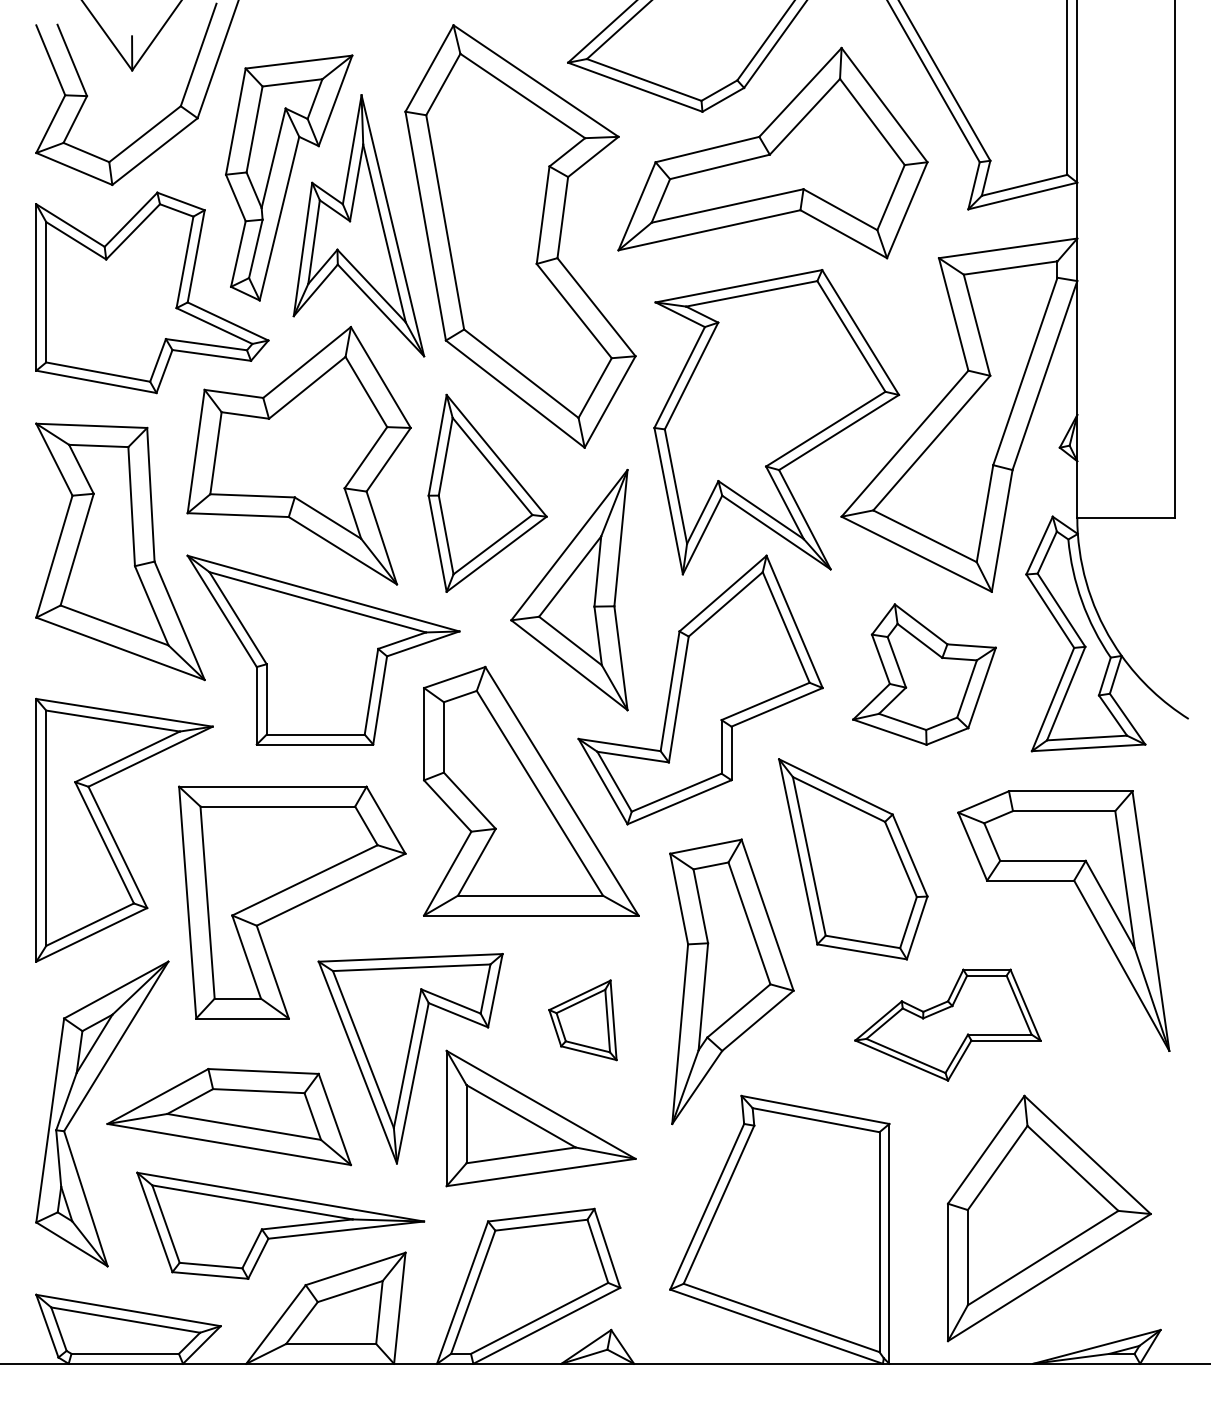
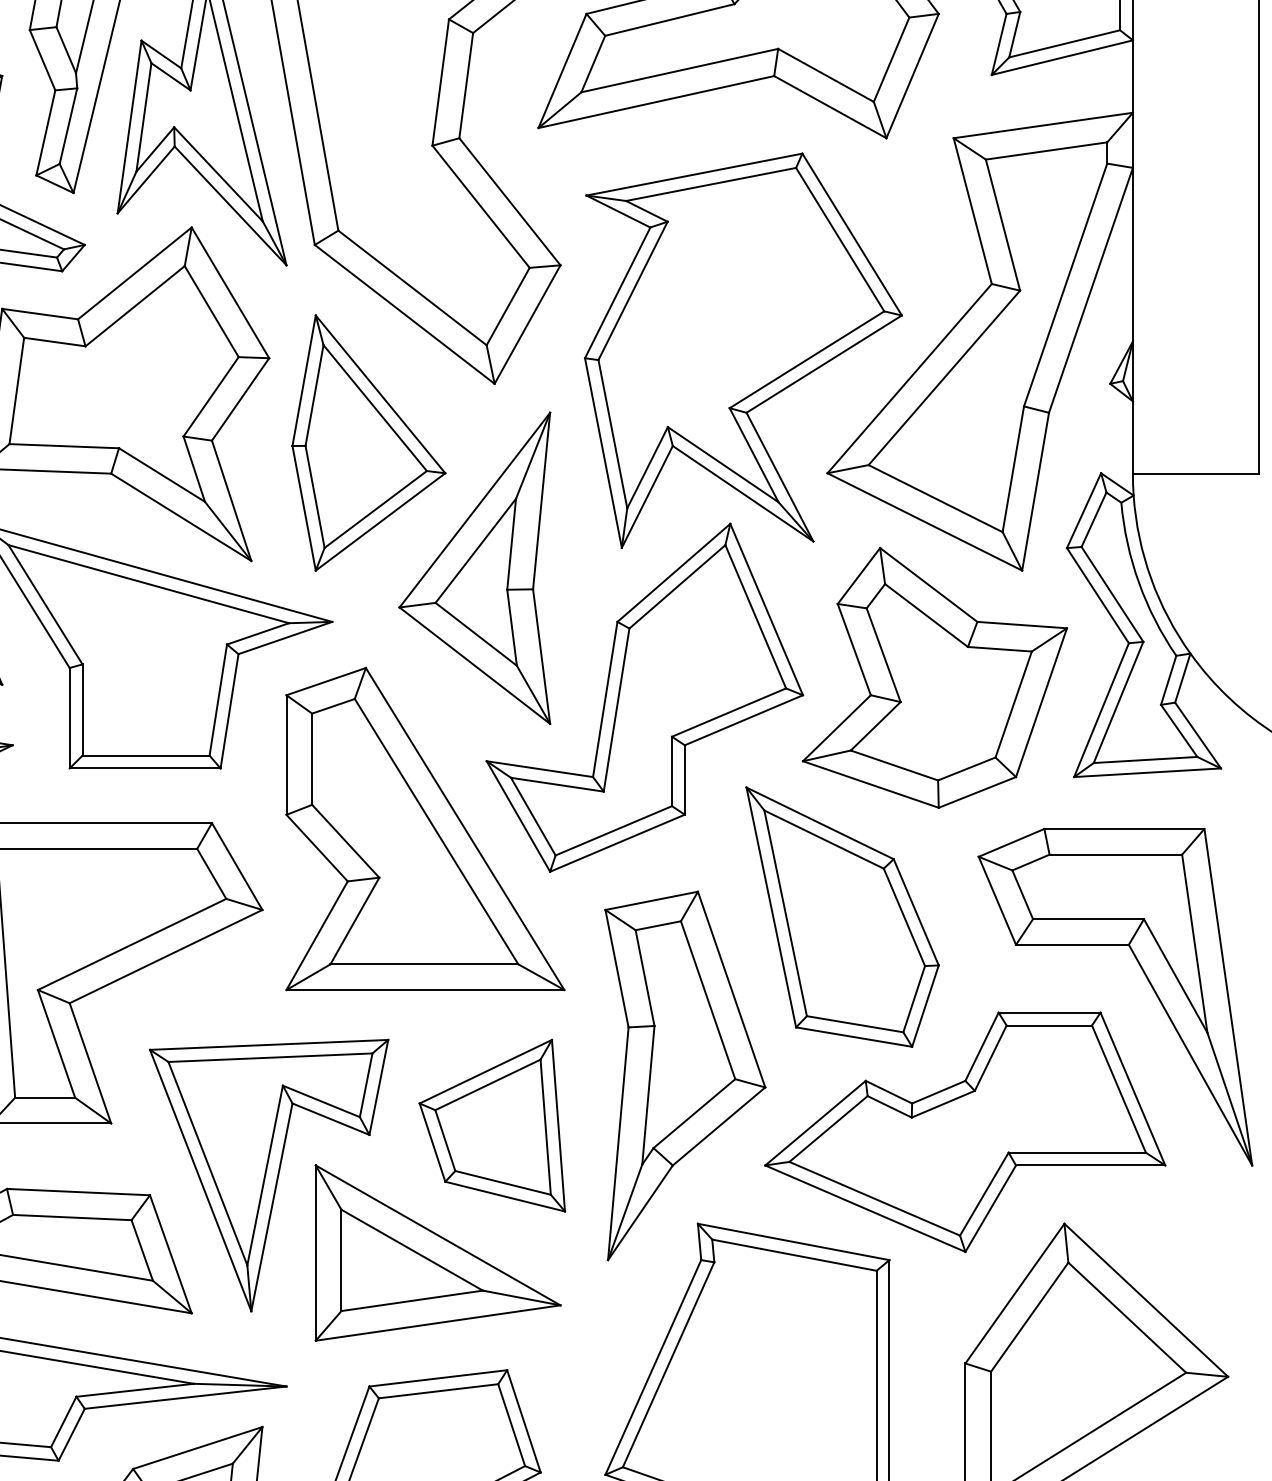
part: (924, 674) -> (934, 677), size x1.43
part: (582, 1020) -> (491, 1126), size x1.67
part: (947, 1024) -> (964, 1131), size x1.67

